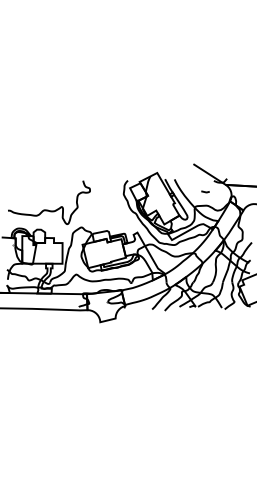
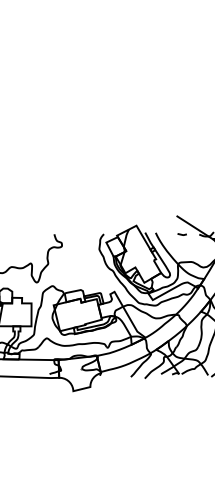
line: (205, 191) -> (182, 234), moved

